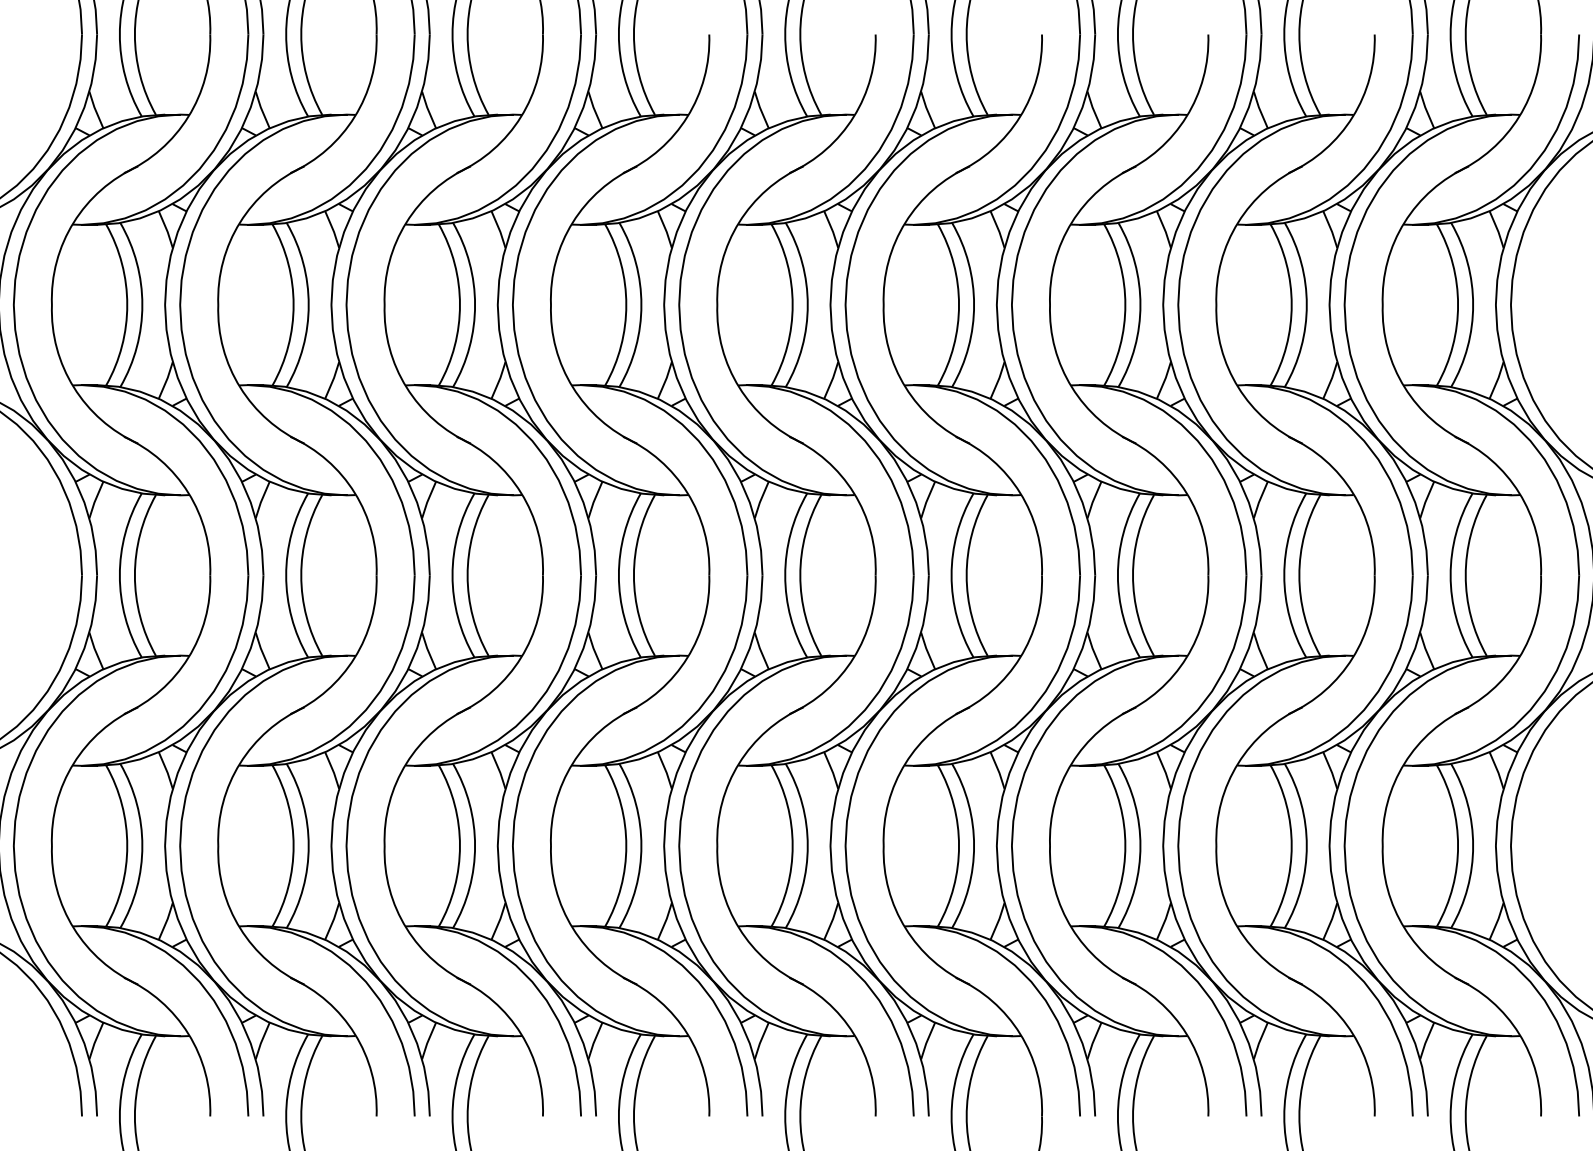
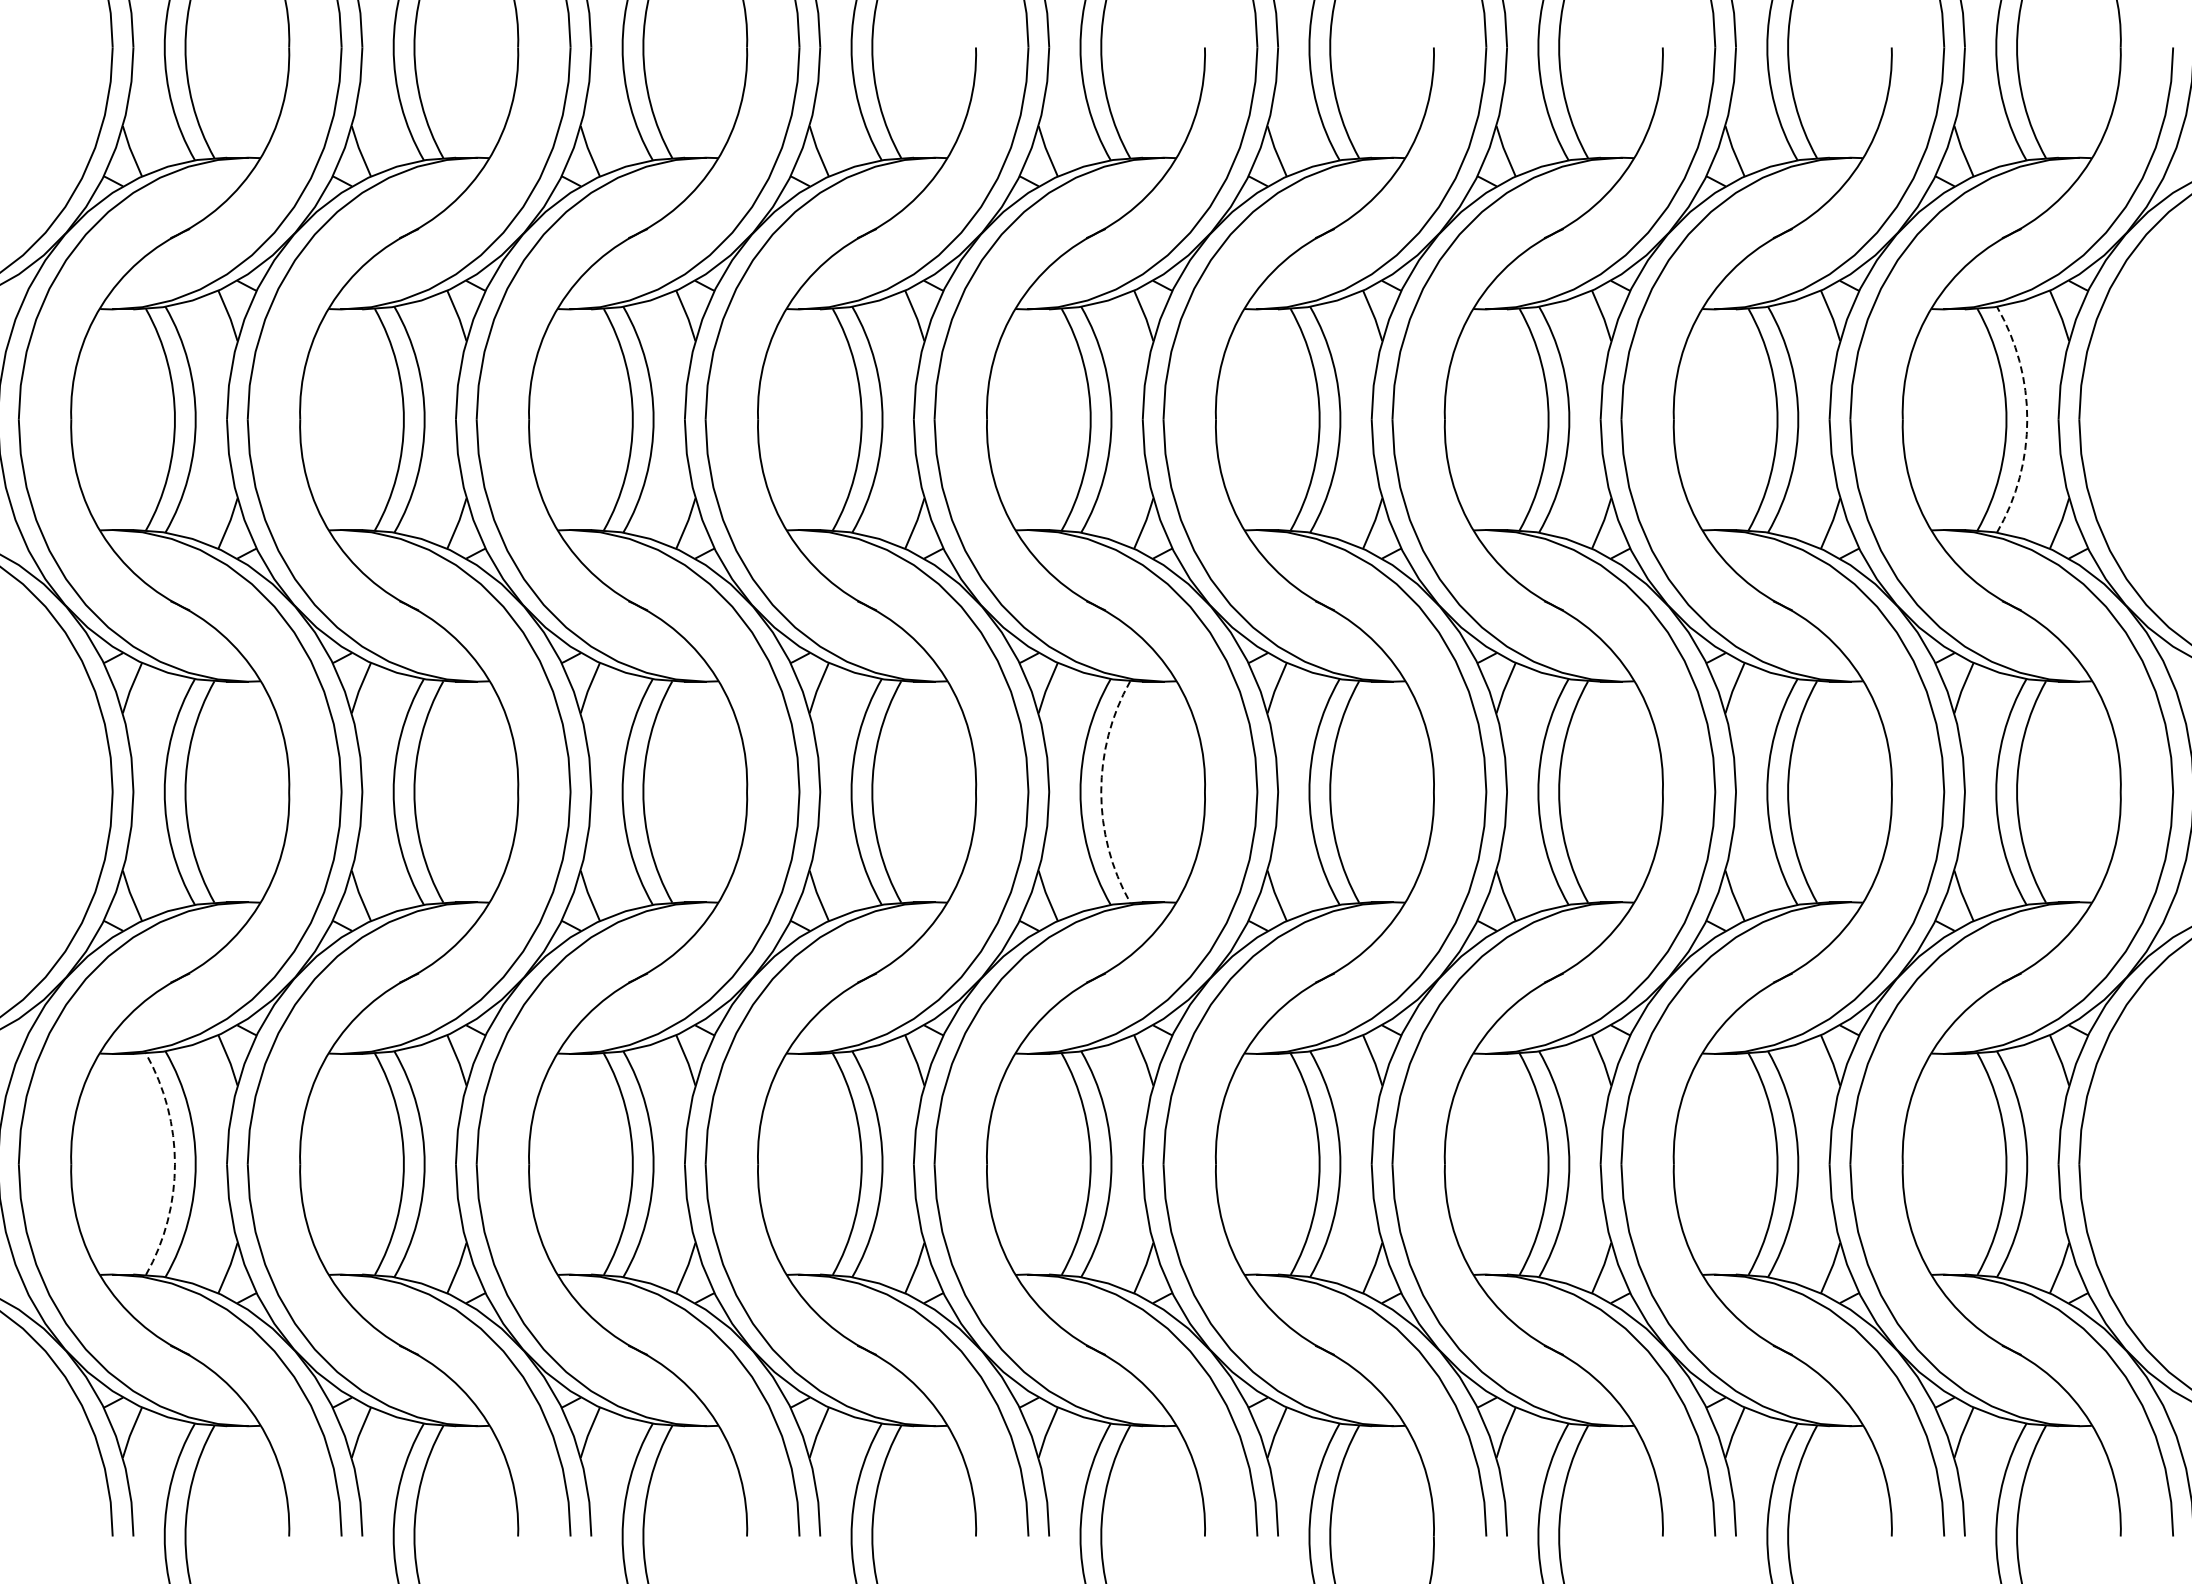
arc: (1473, 304) -> (2027, 419), solid -> dashed
arc: (800, 575) -> (1101, 791), solid -> dashed
arc: (126, 846) -> (174, 1164), solid -> dashed

